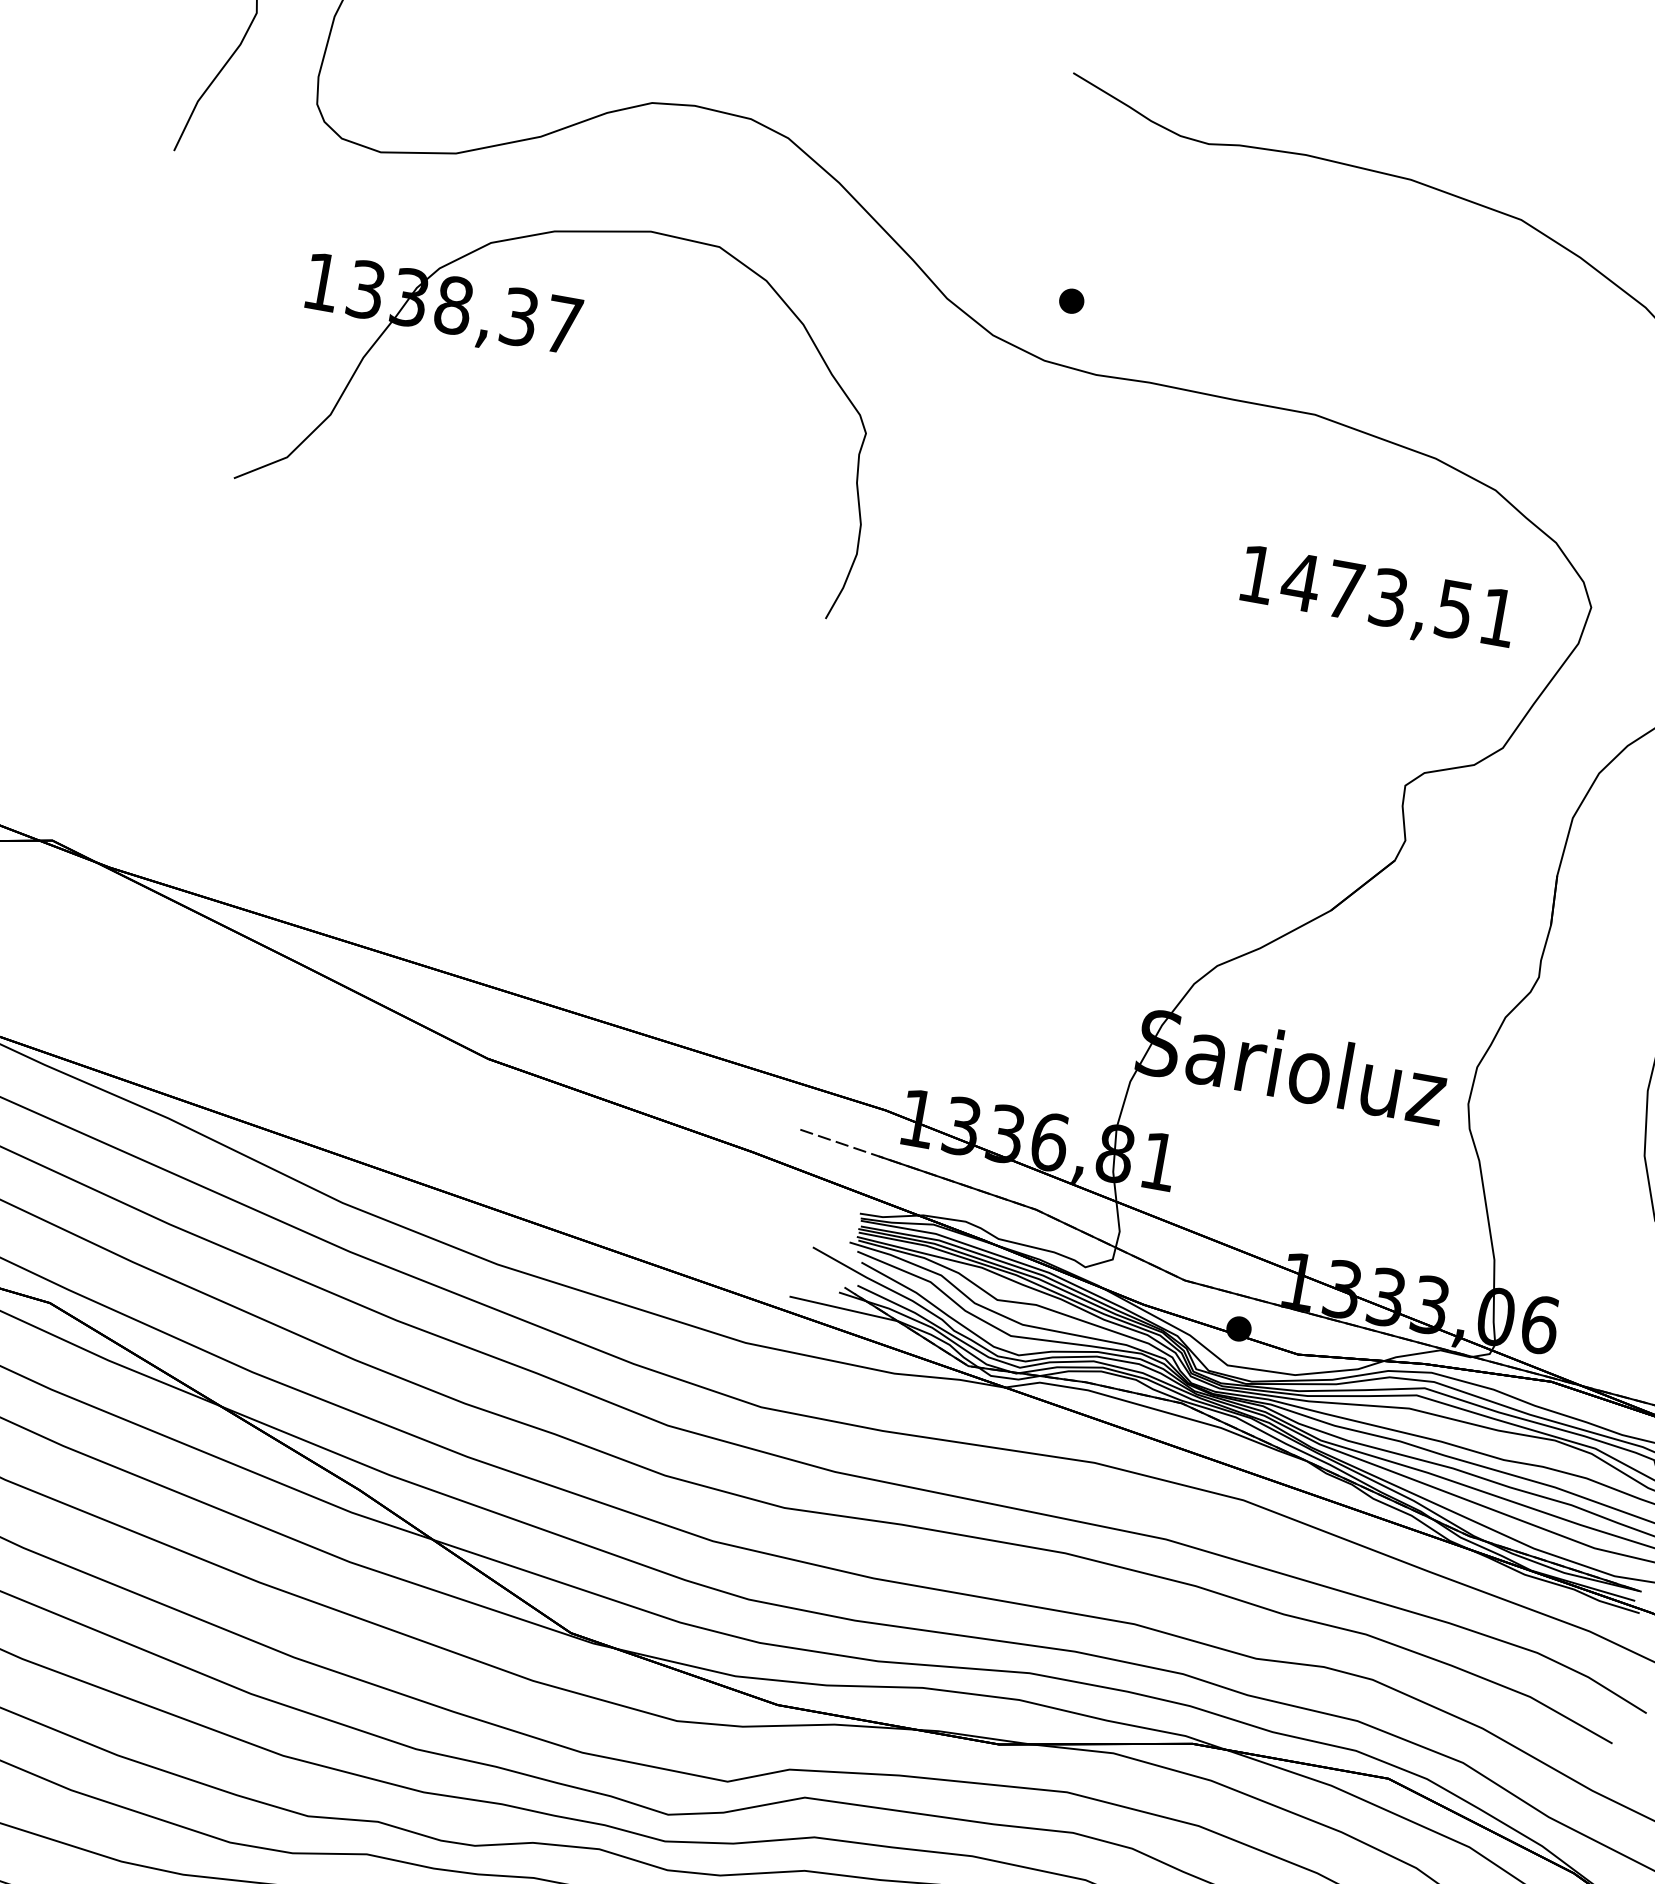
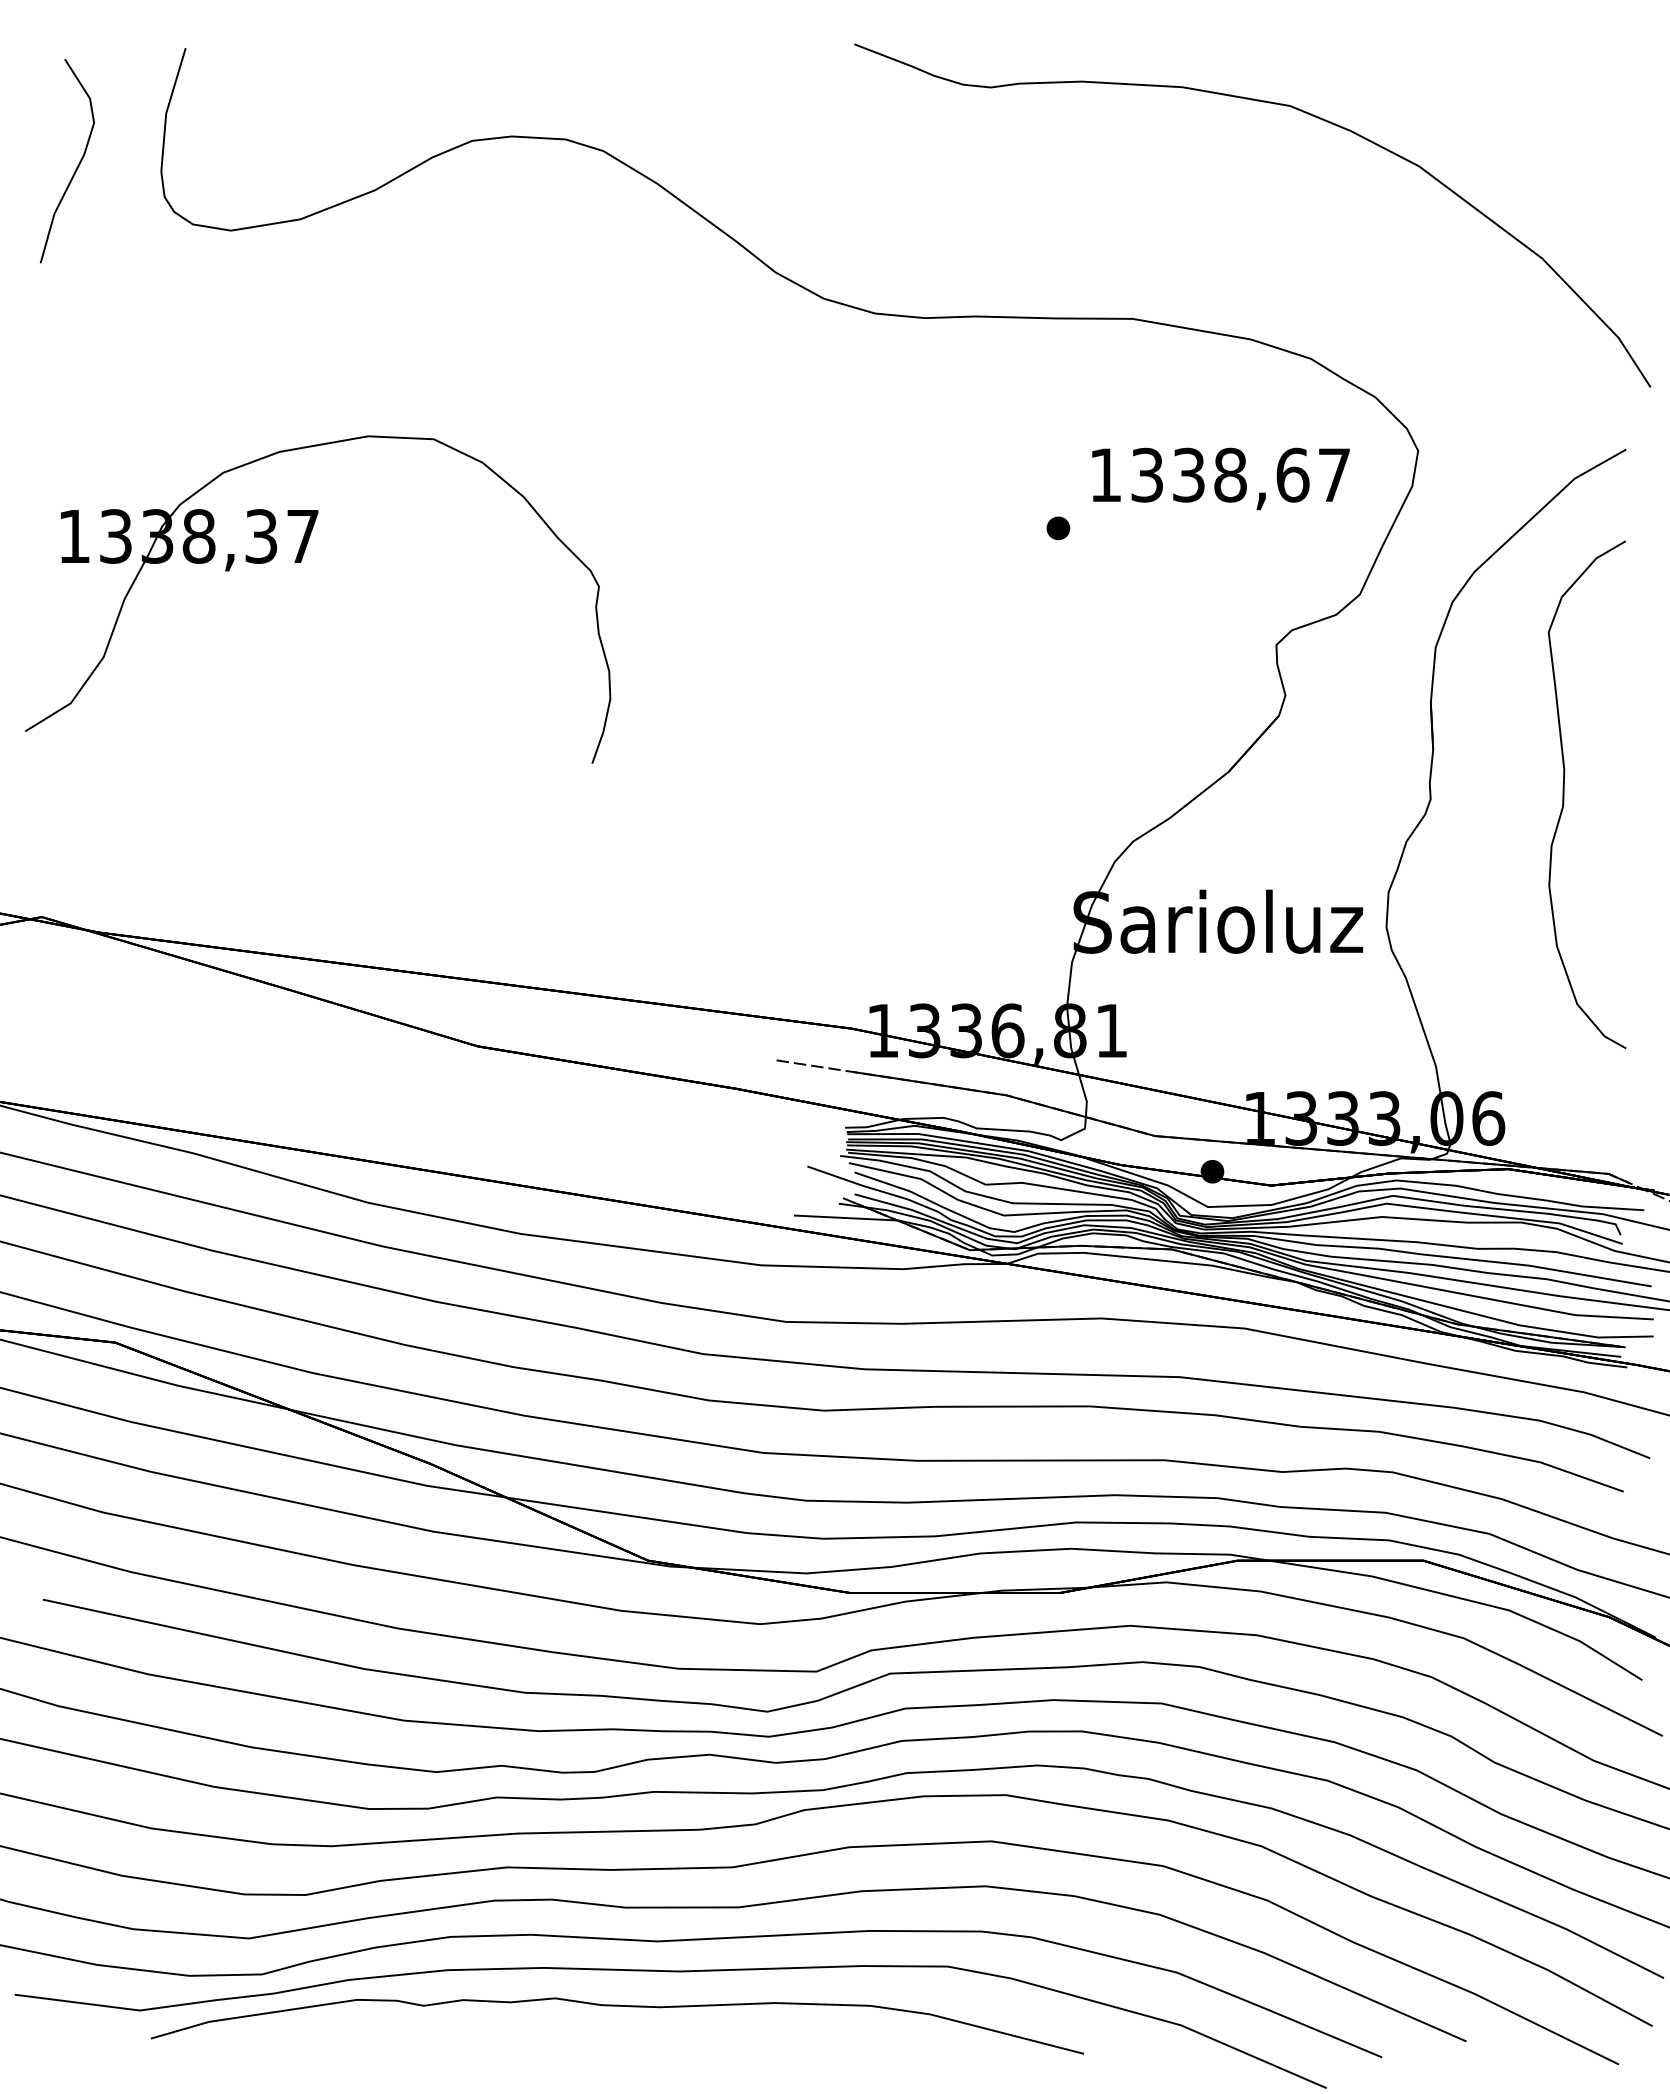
part: (1071, 301) -> (1058, 528), moved
part: (556, 352) -> (301, 562), moved
text: (1398, 598) -> (1239, 474), 1473,51 -> 1338,67

